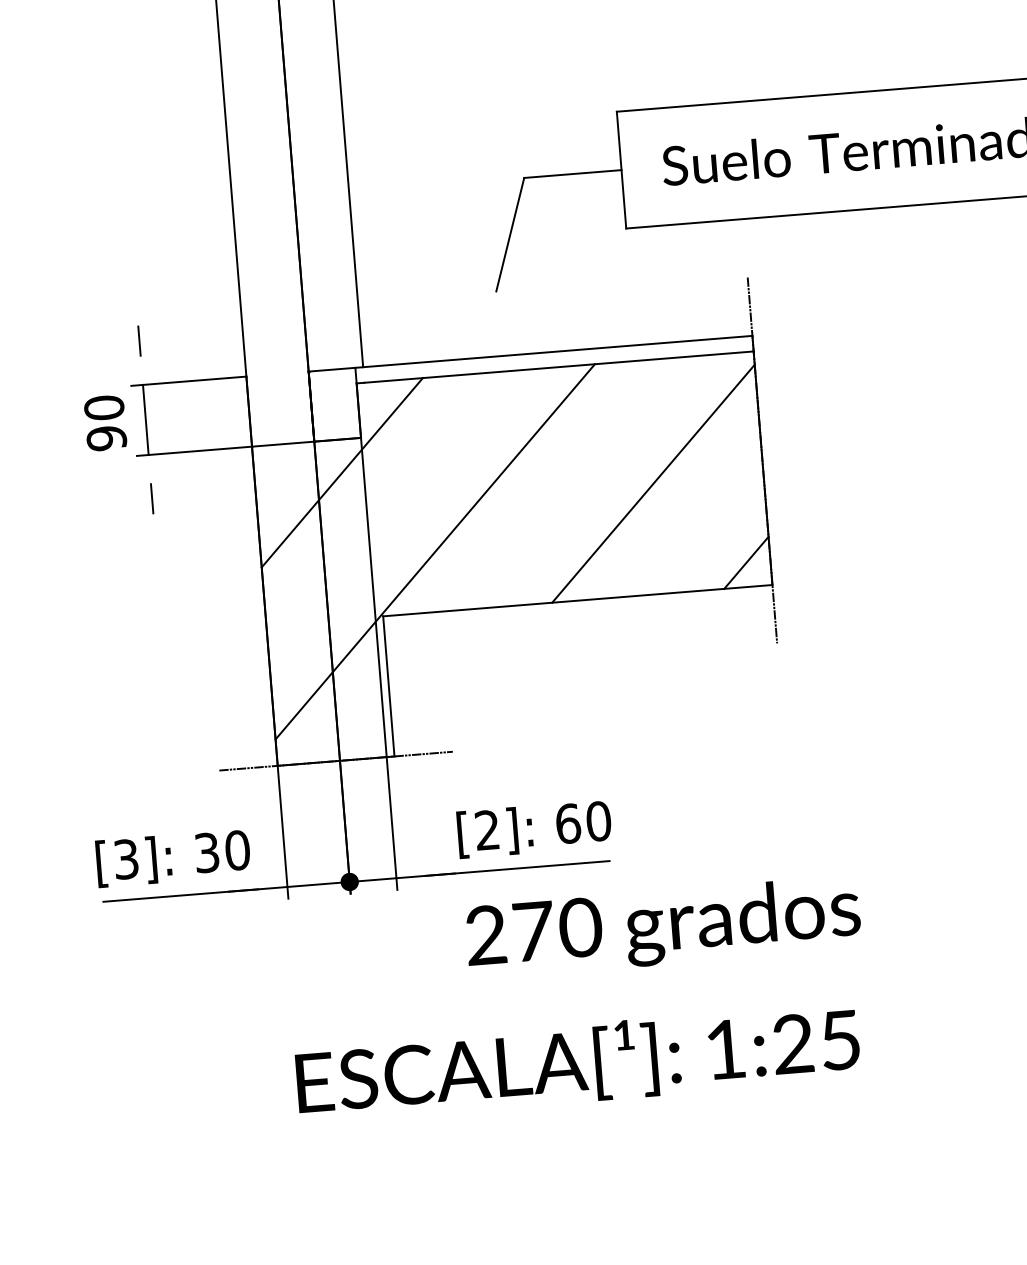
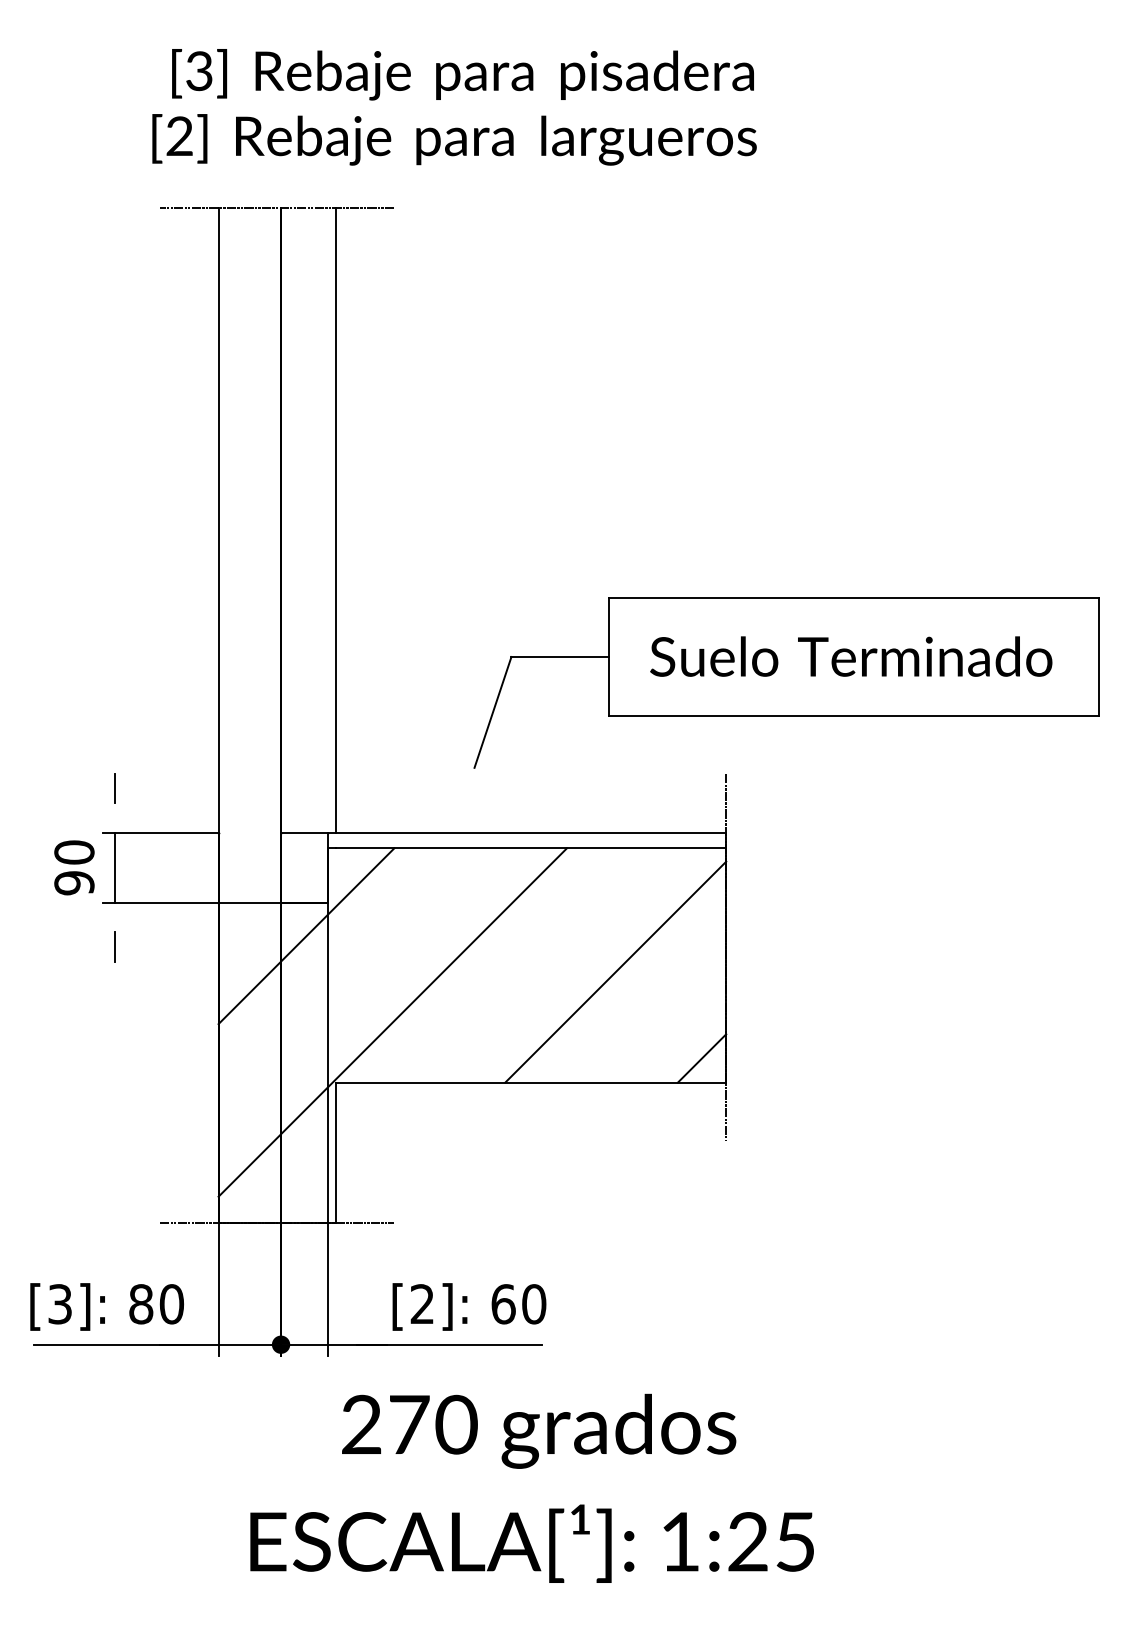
text: (207, 853) -> (141, 1304), 30 -> 80
text: (663, 926) -> (539, 1430), moved
text: (577, 1063) -> (531, 1543), moved

